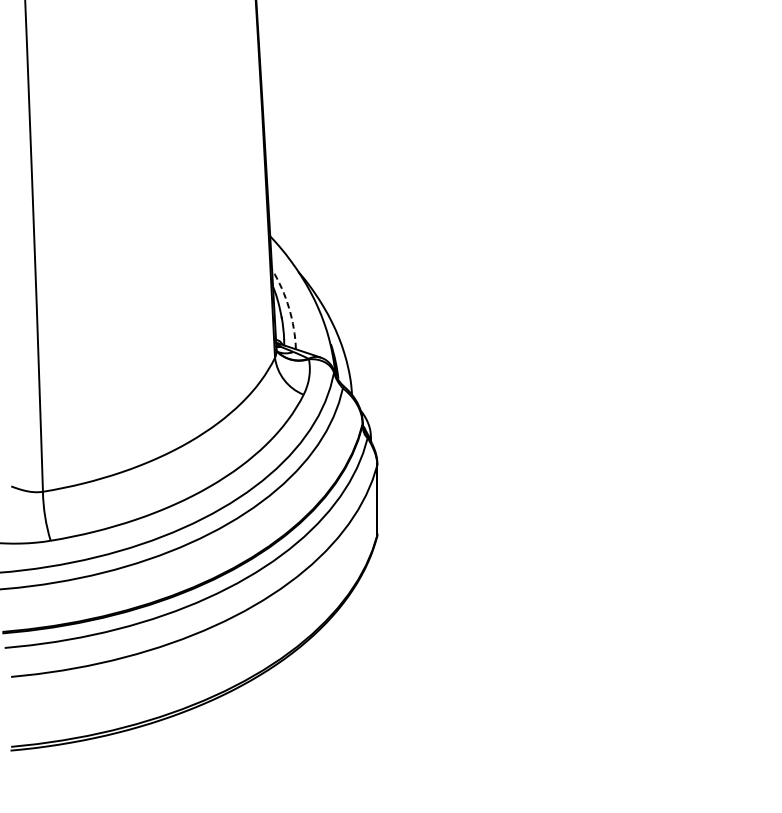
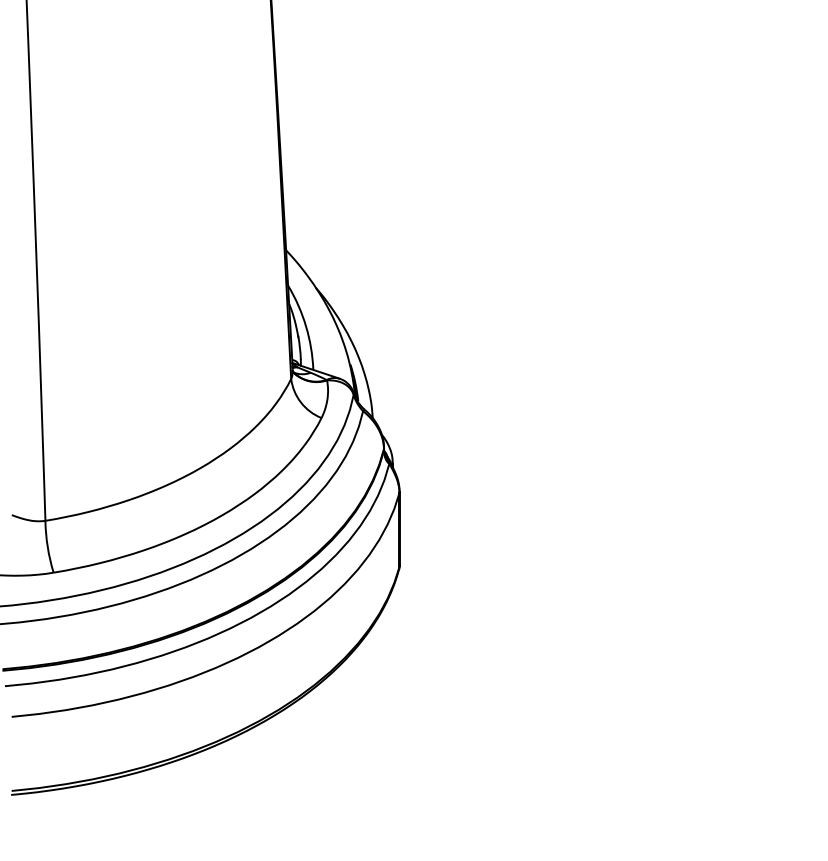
arc: (289, 308) -> (306, 326), dashed -> solid

